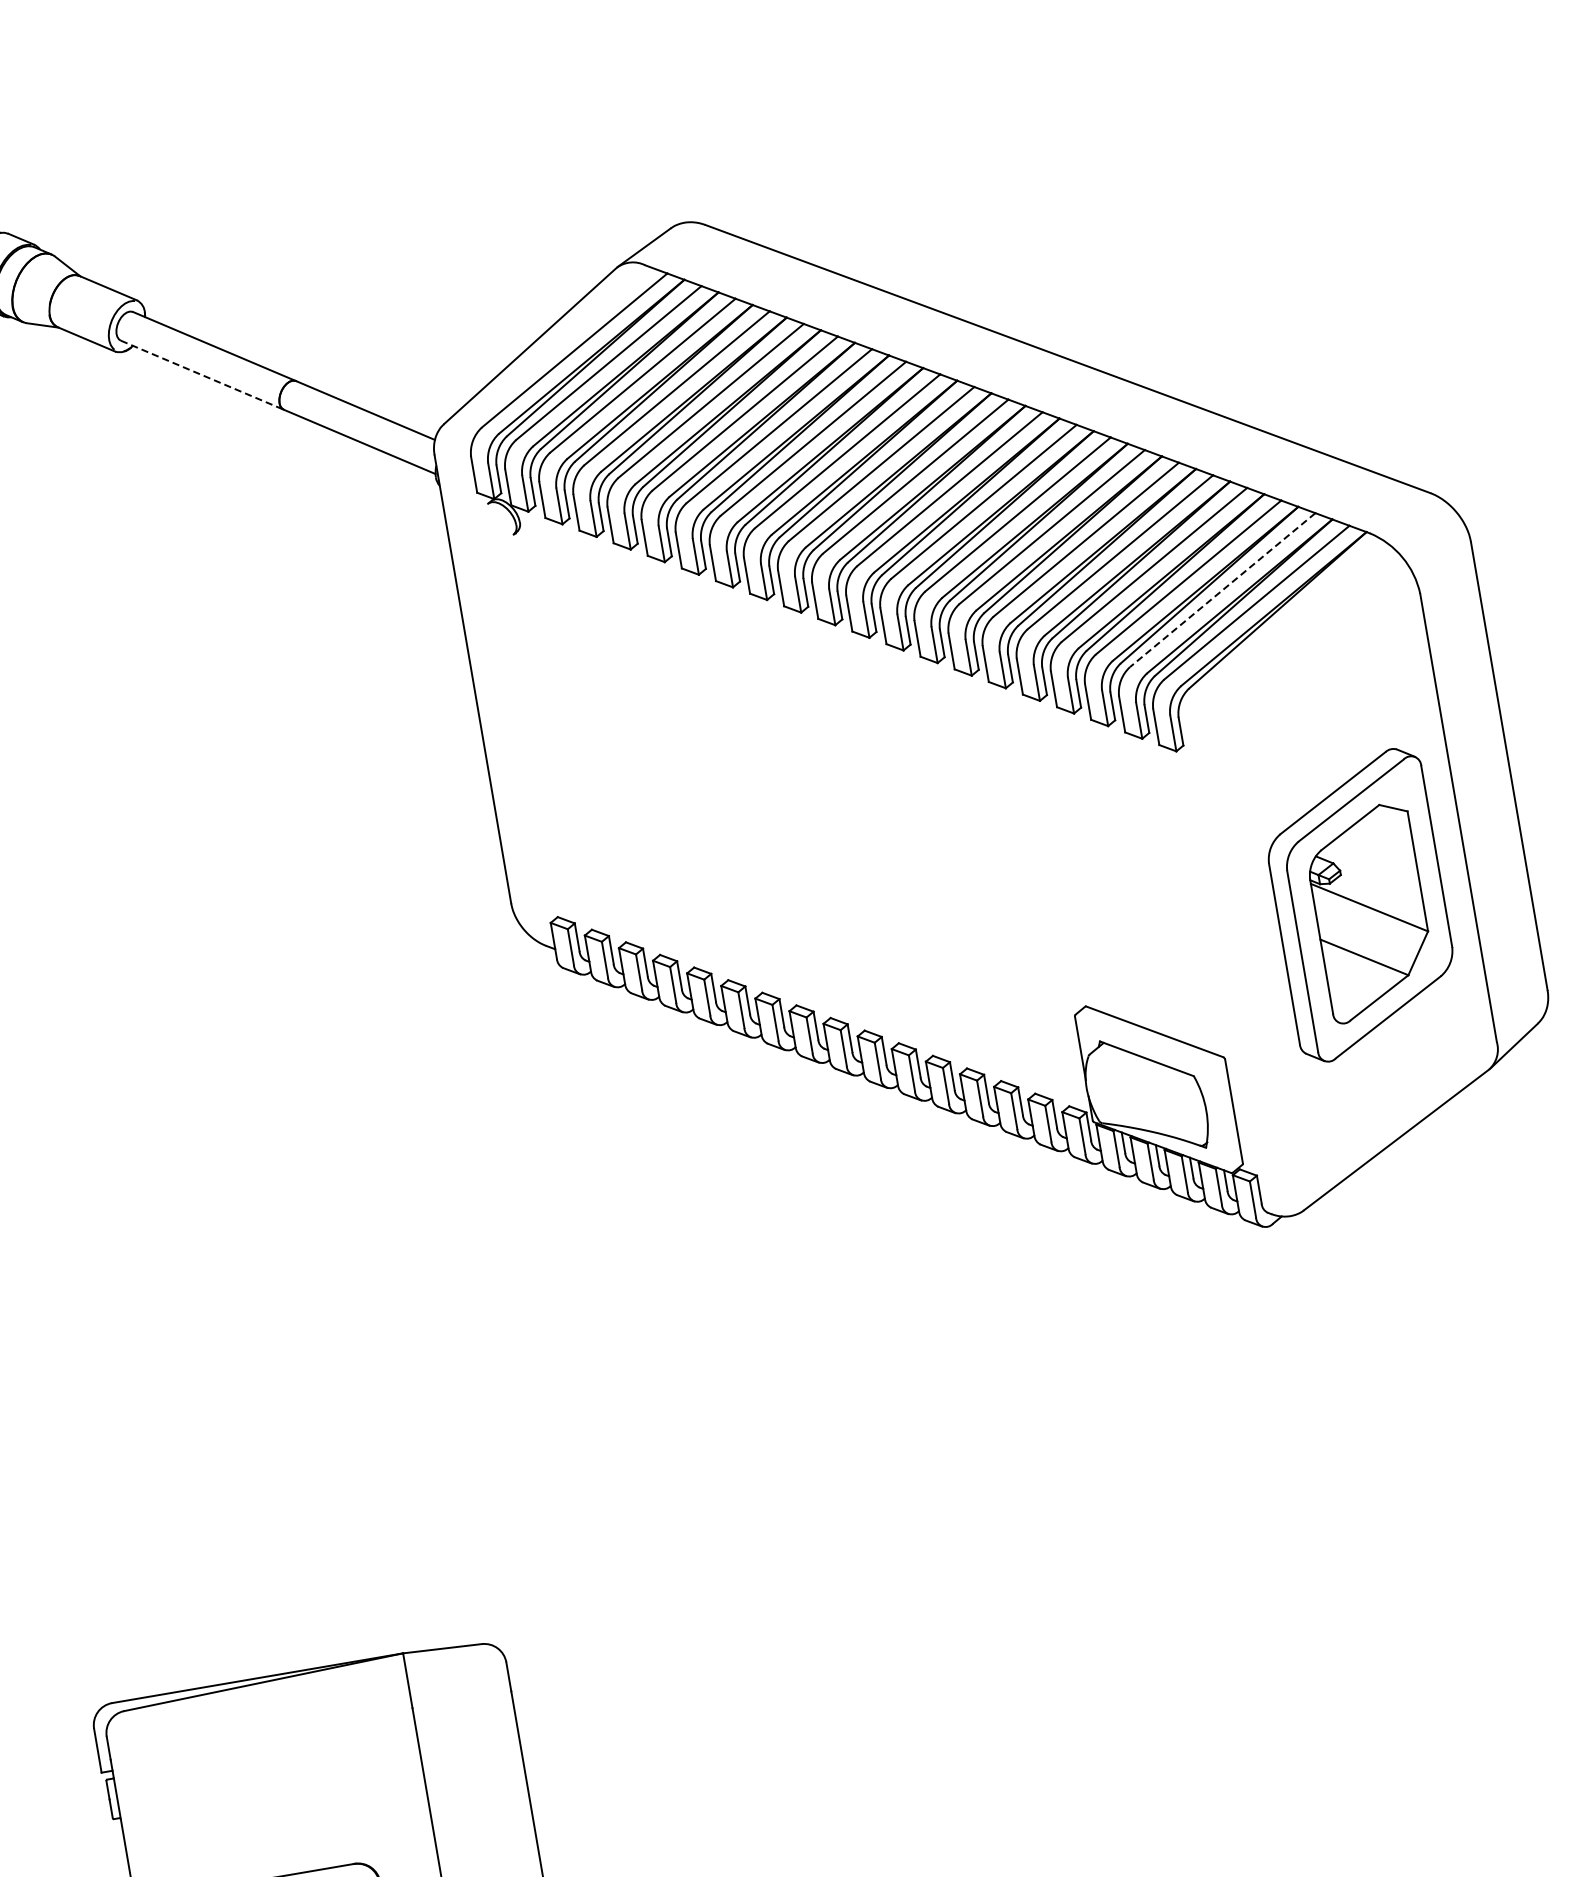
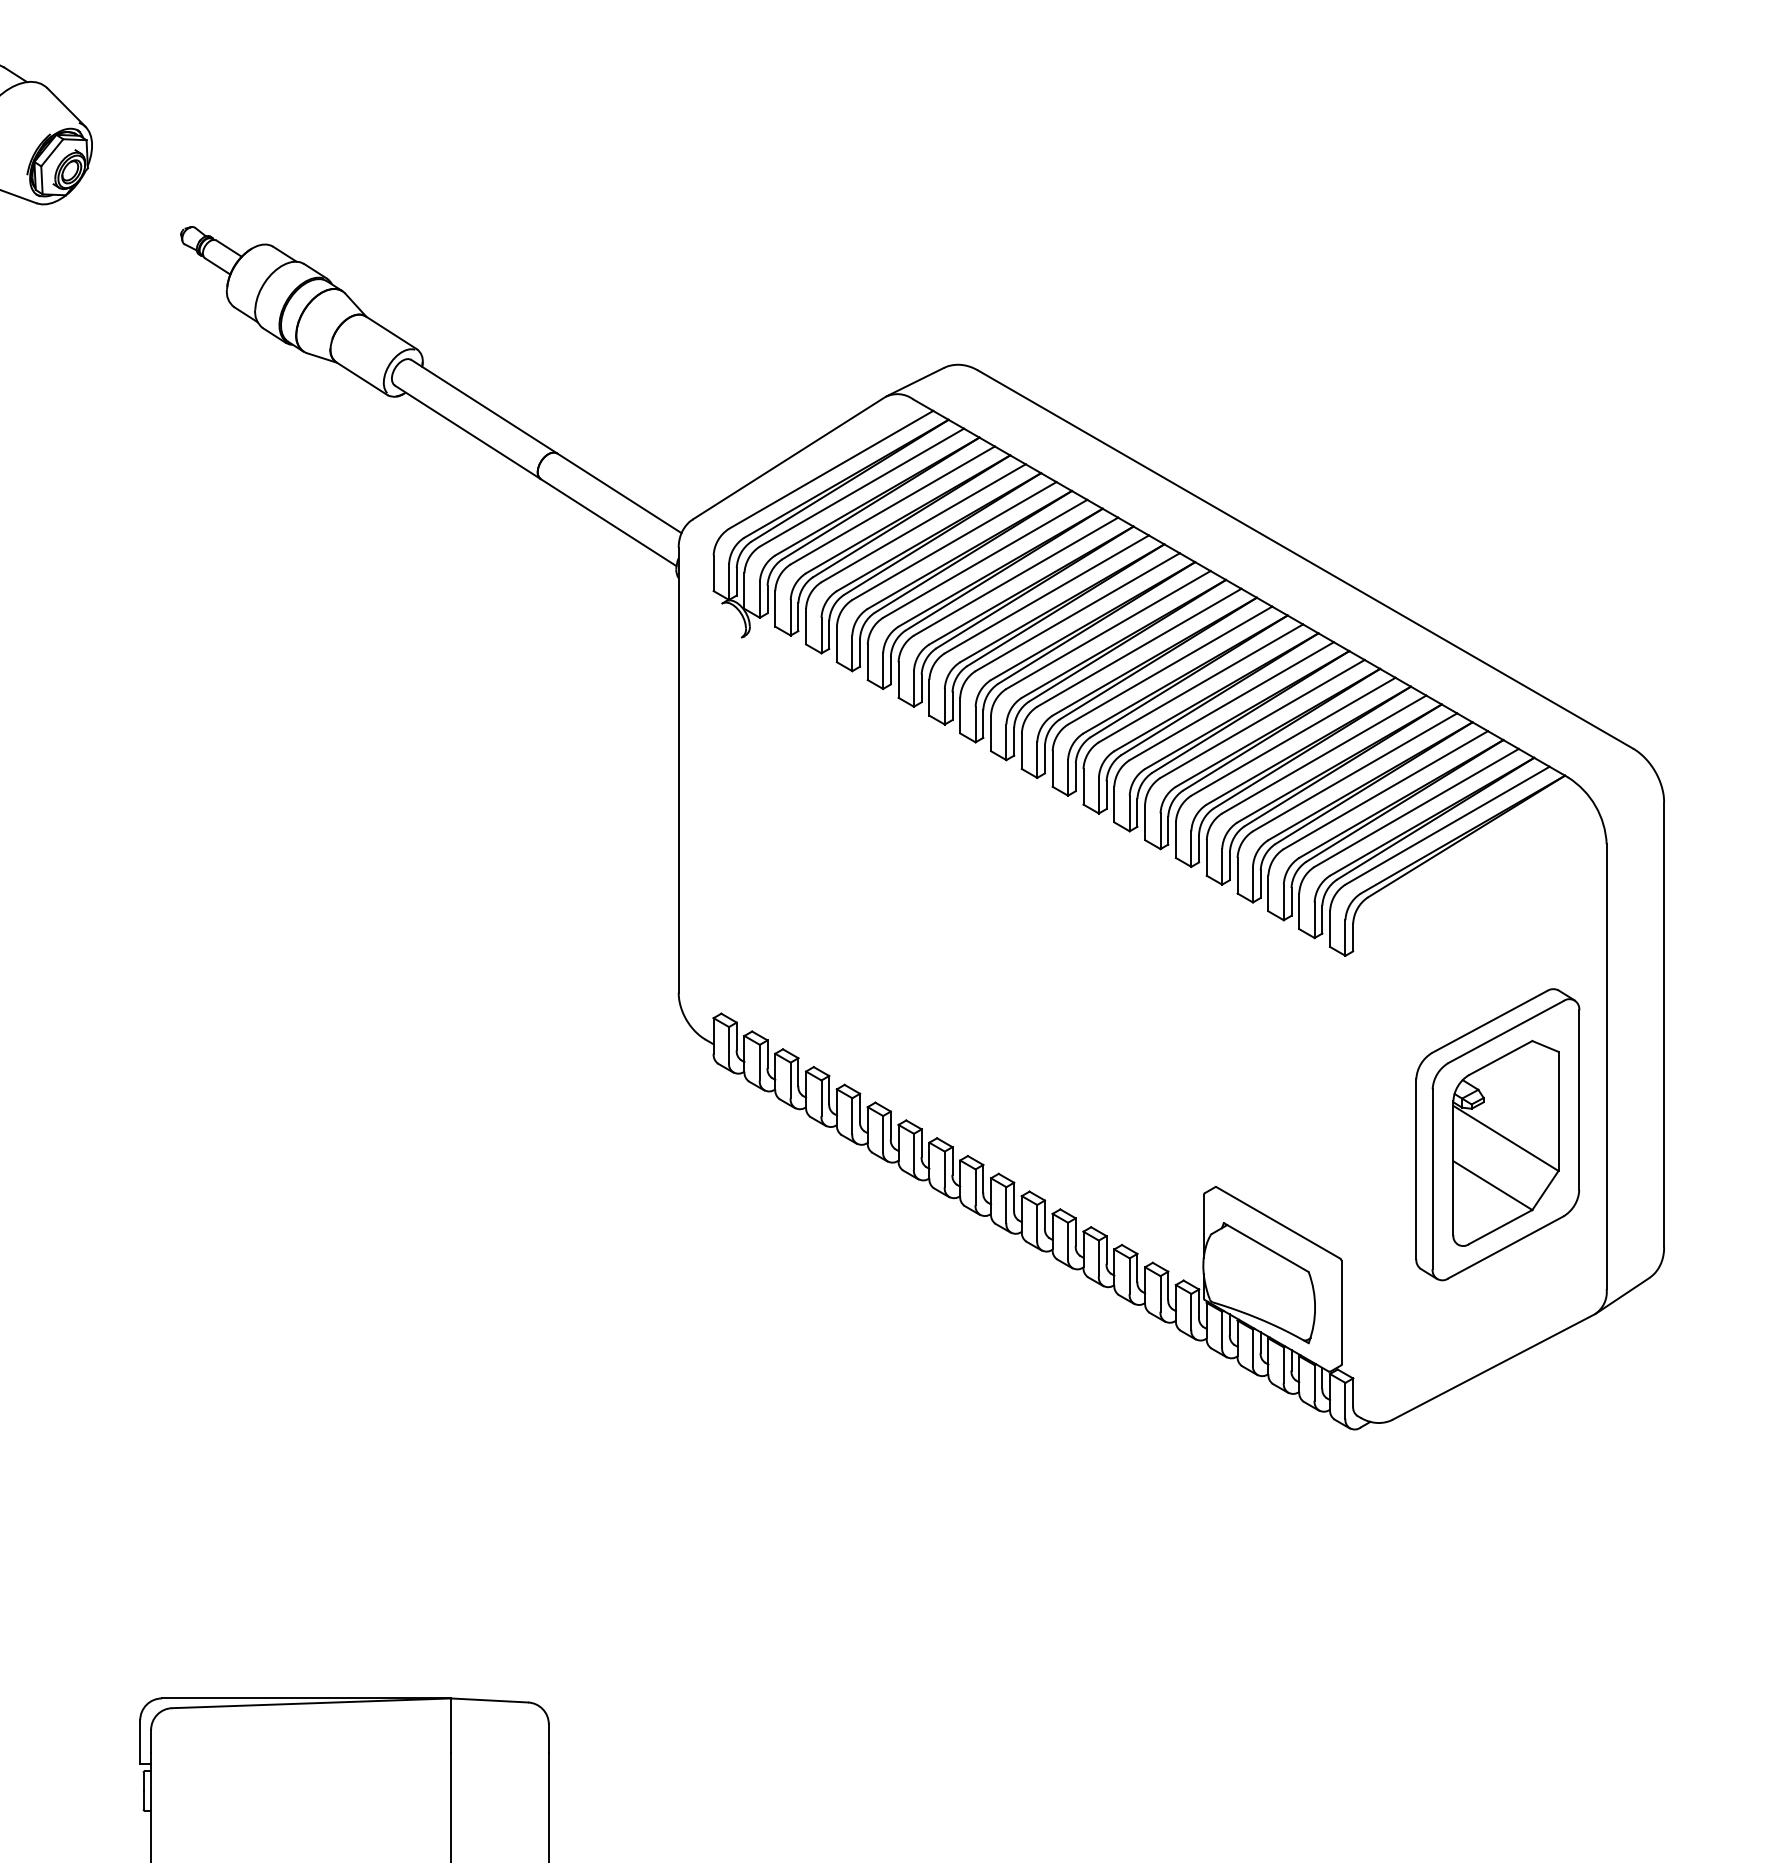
line: (202, 375) -> (467, 432), dashed -> solid
line: (1222, 589) -> (1416, 807), dashed -> solid

